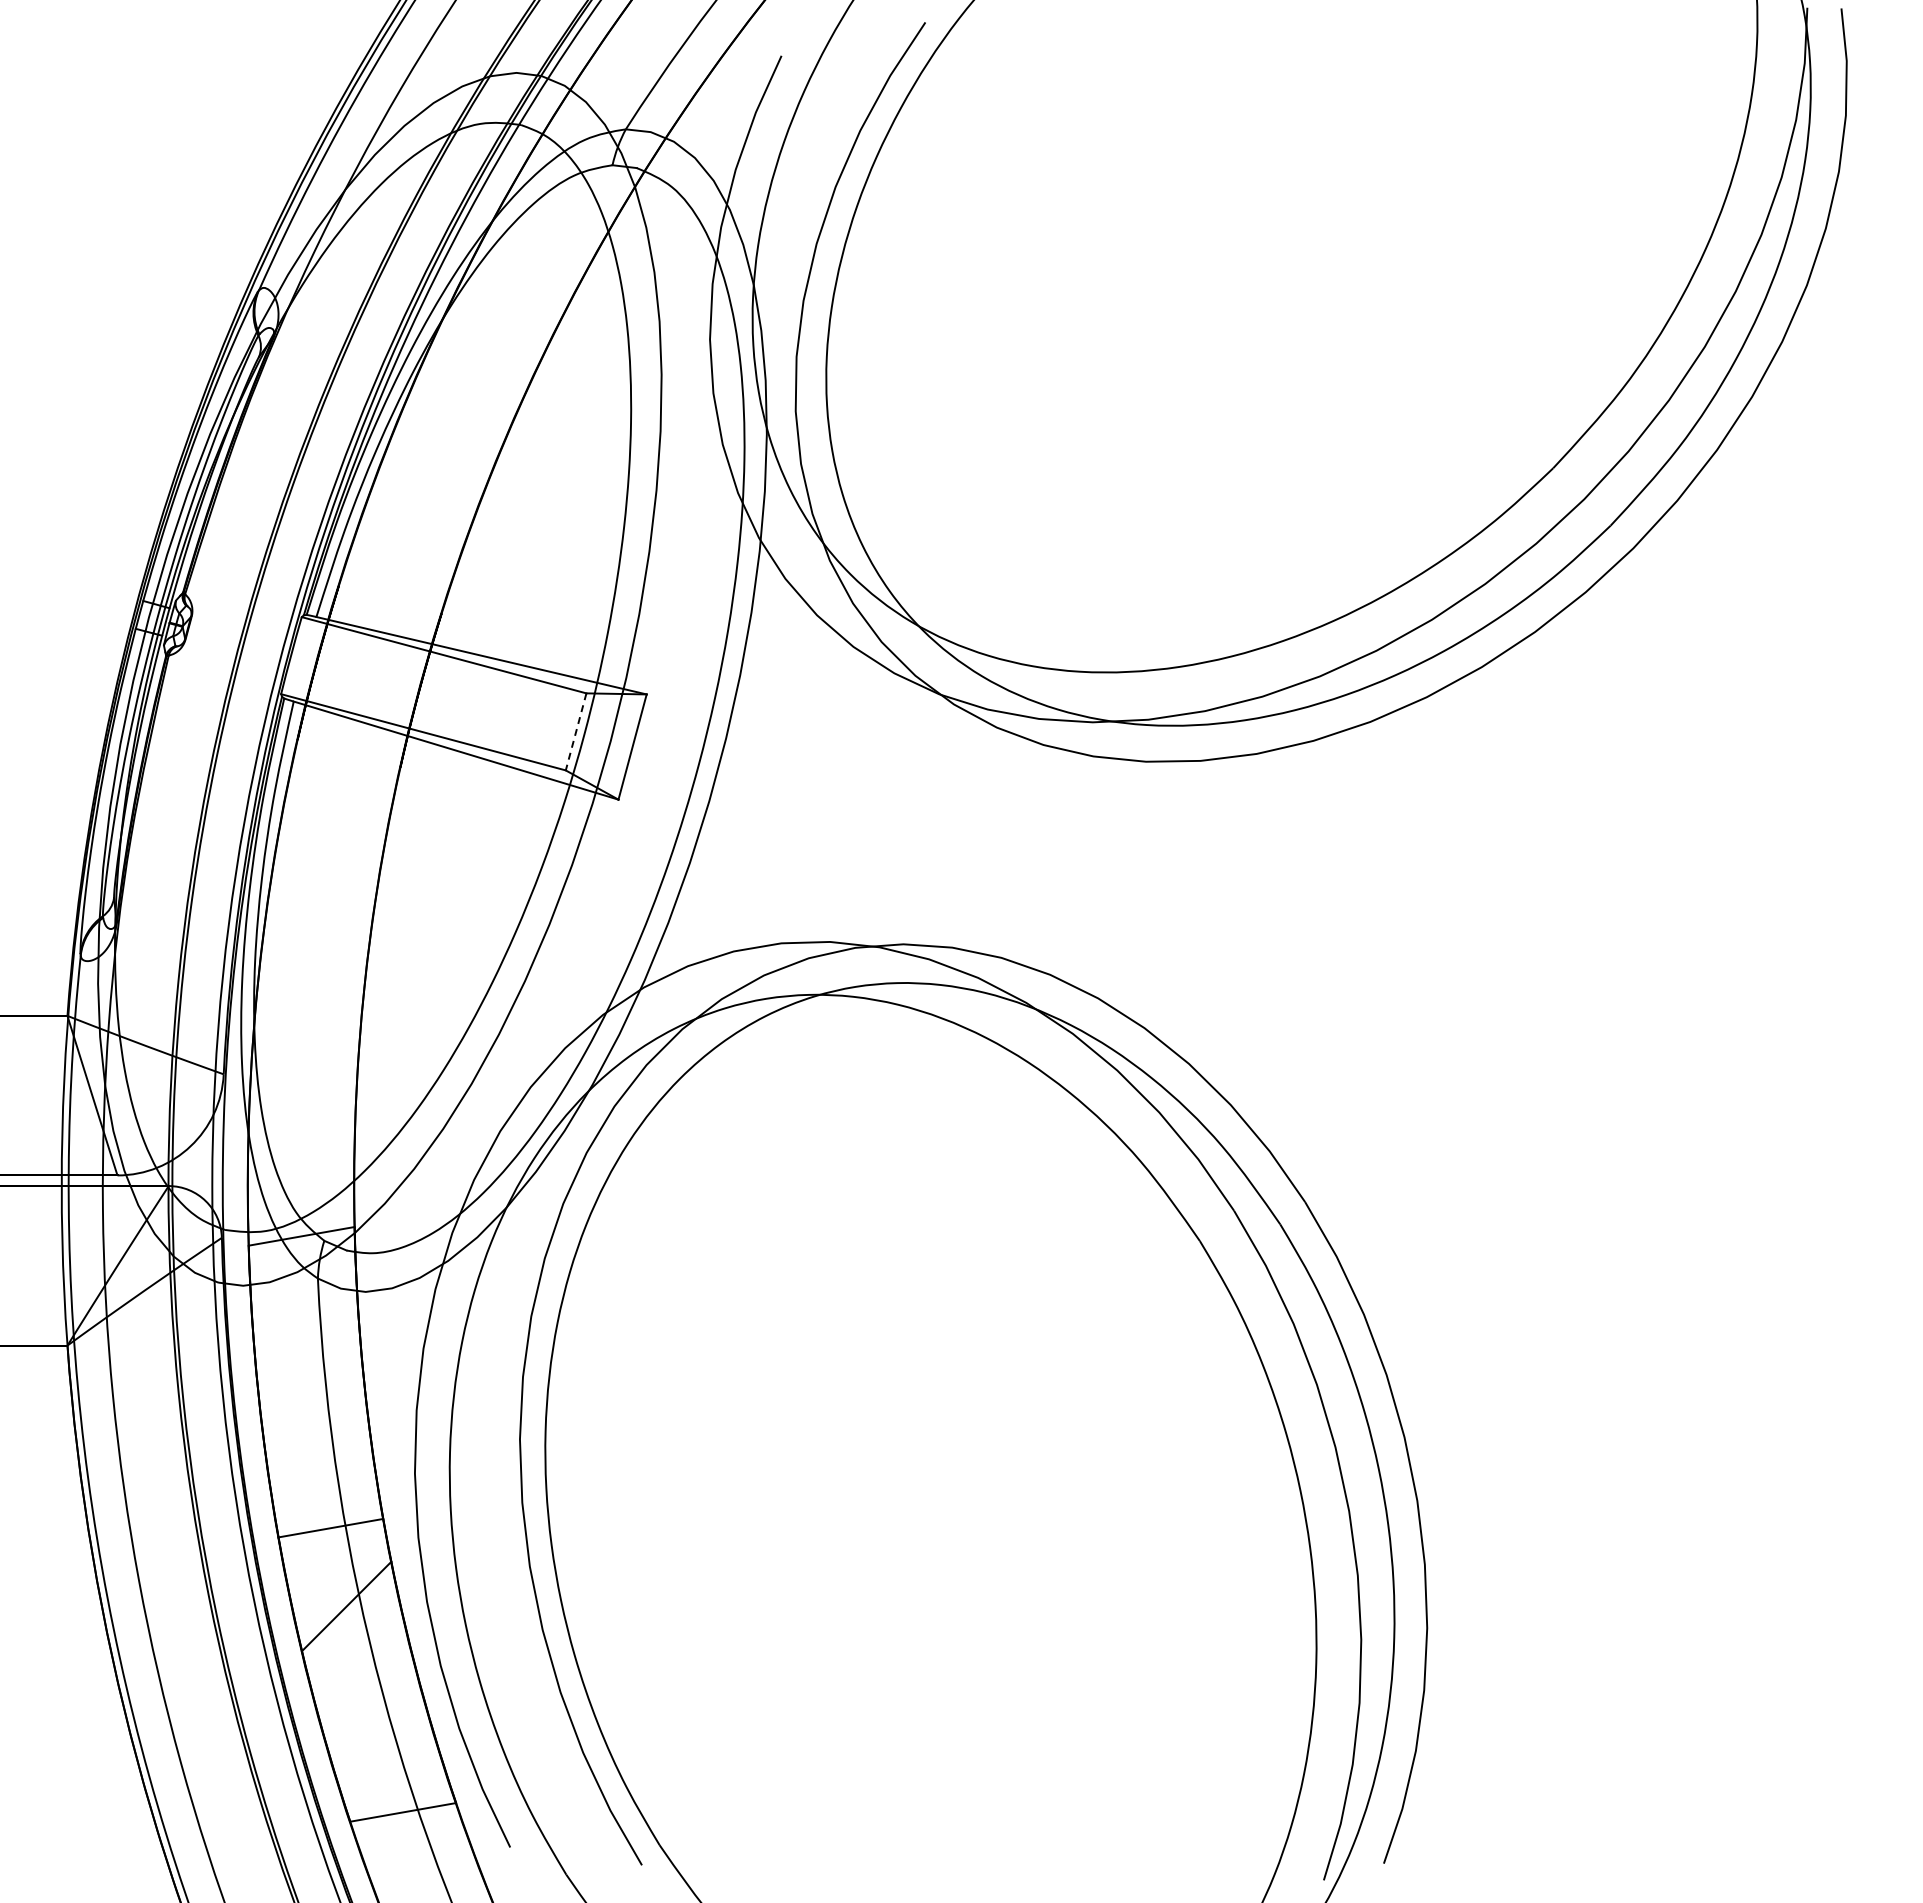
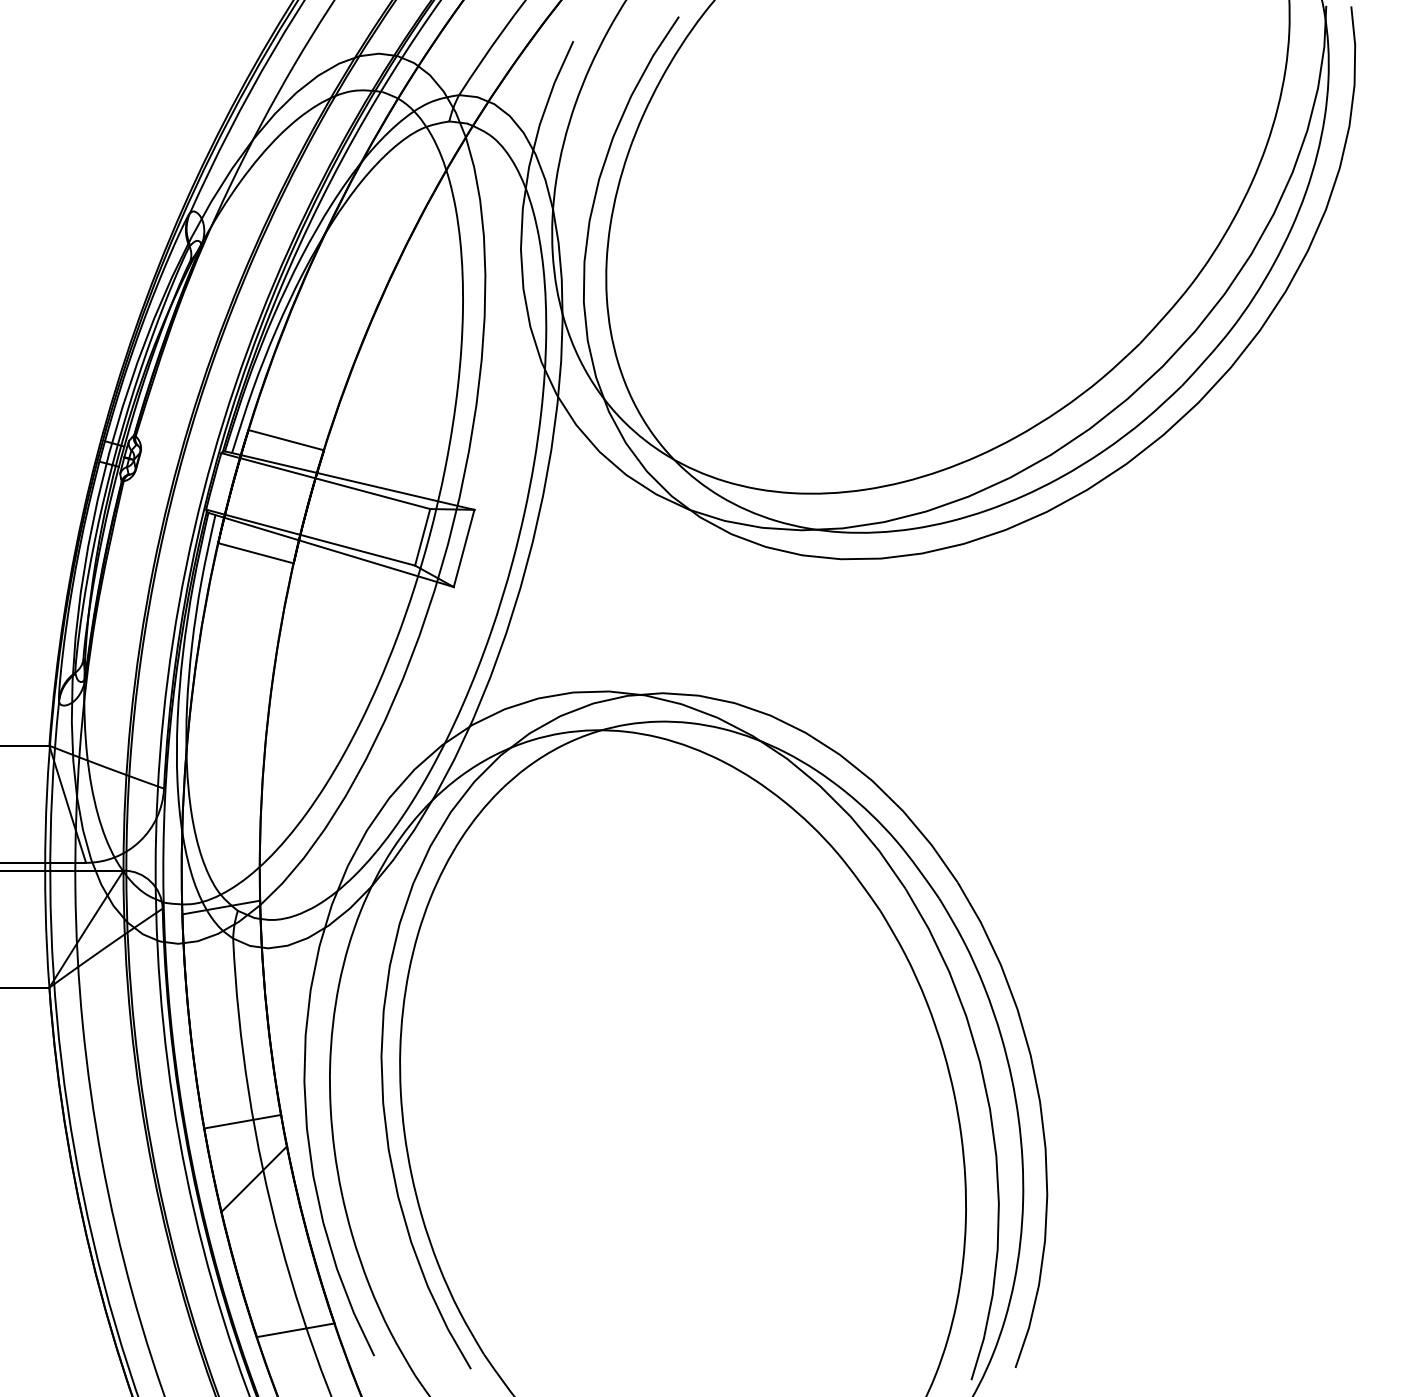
line: (389, 599) -> (285, 440), added
line: (576, 731) -> (422, 537), dashed -> solid
line: (348, 753) -> (255, 553), added

